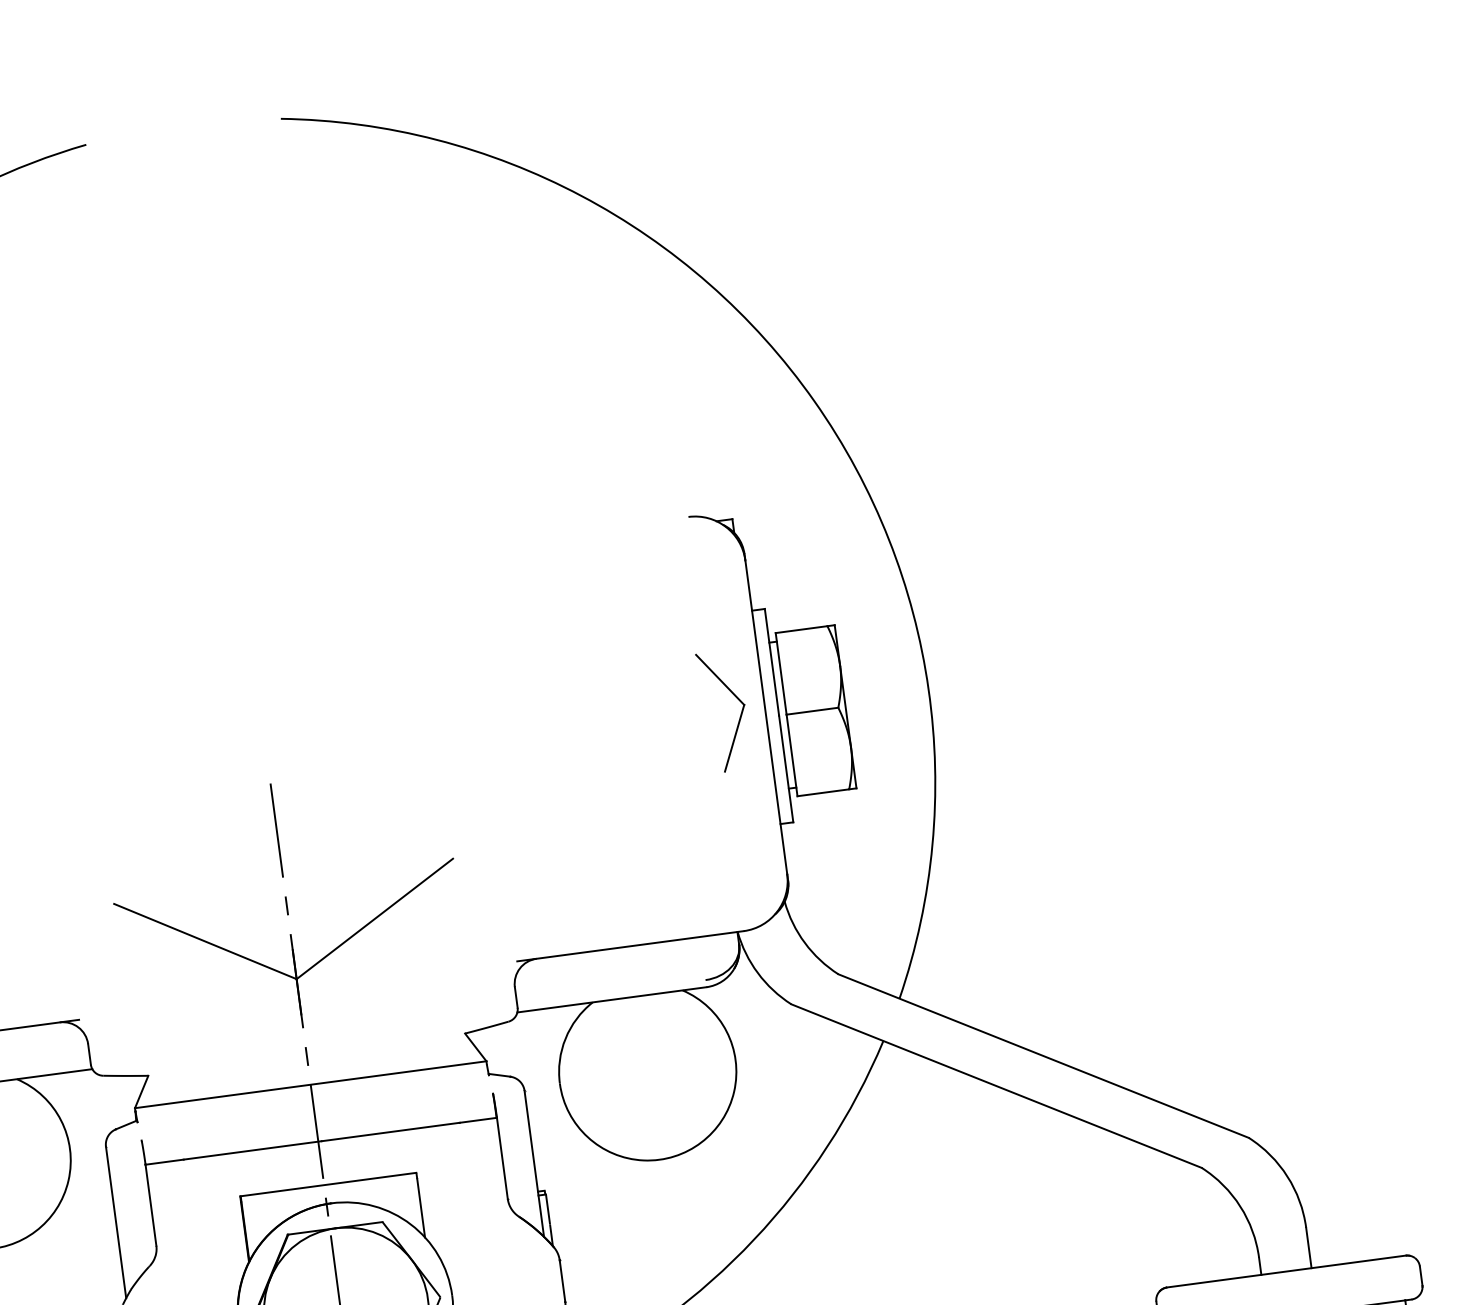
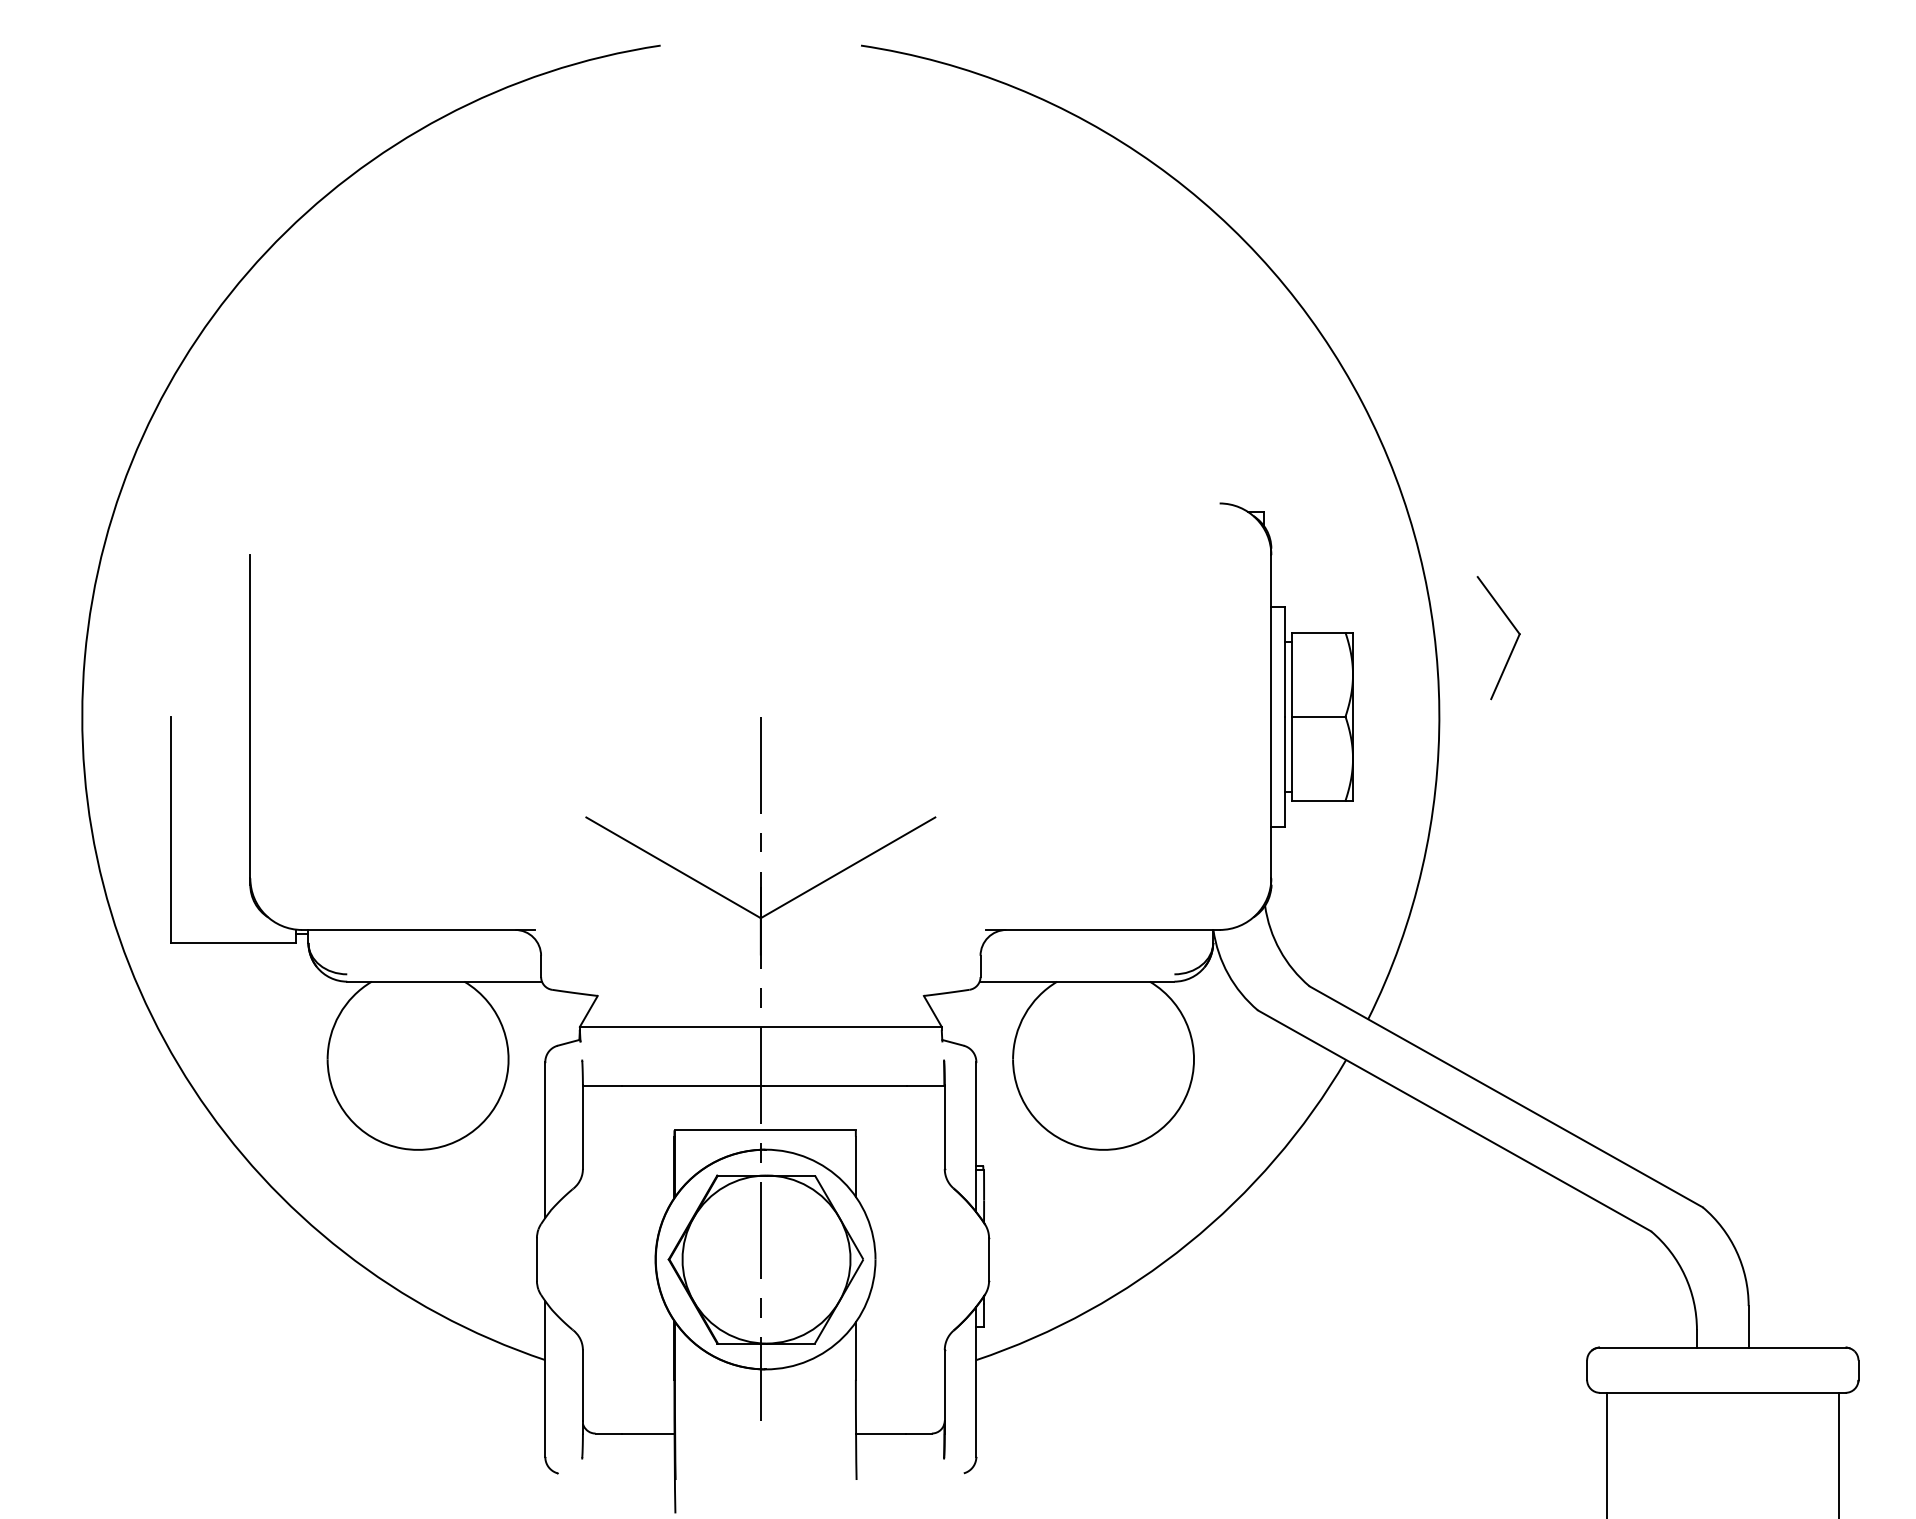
part: (739, 716) -> (1513, 645), moved

